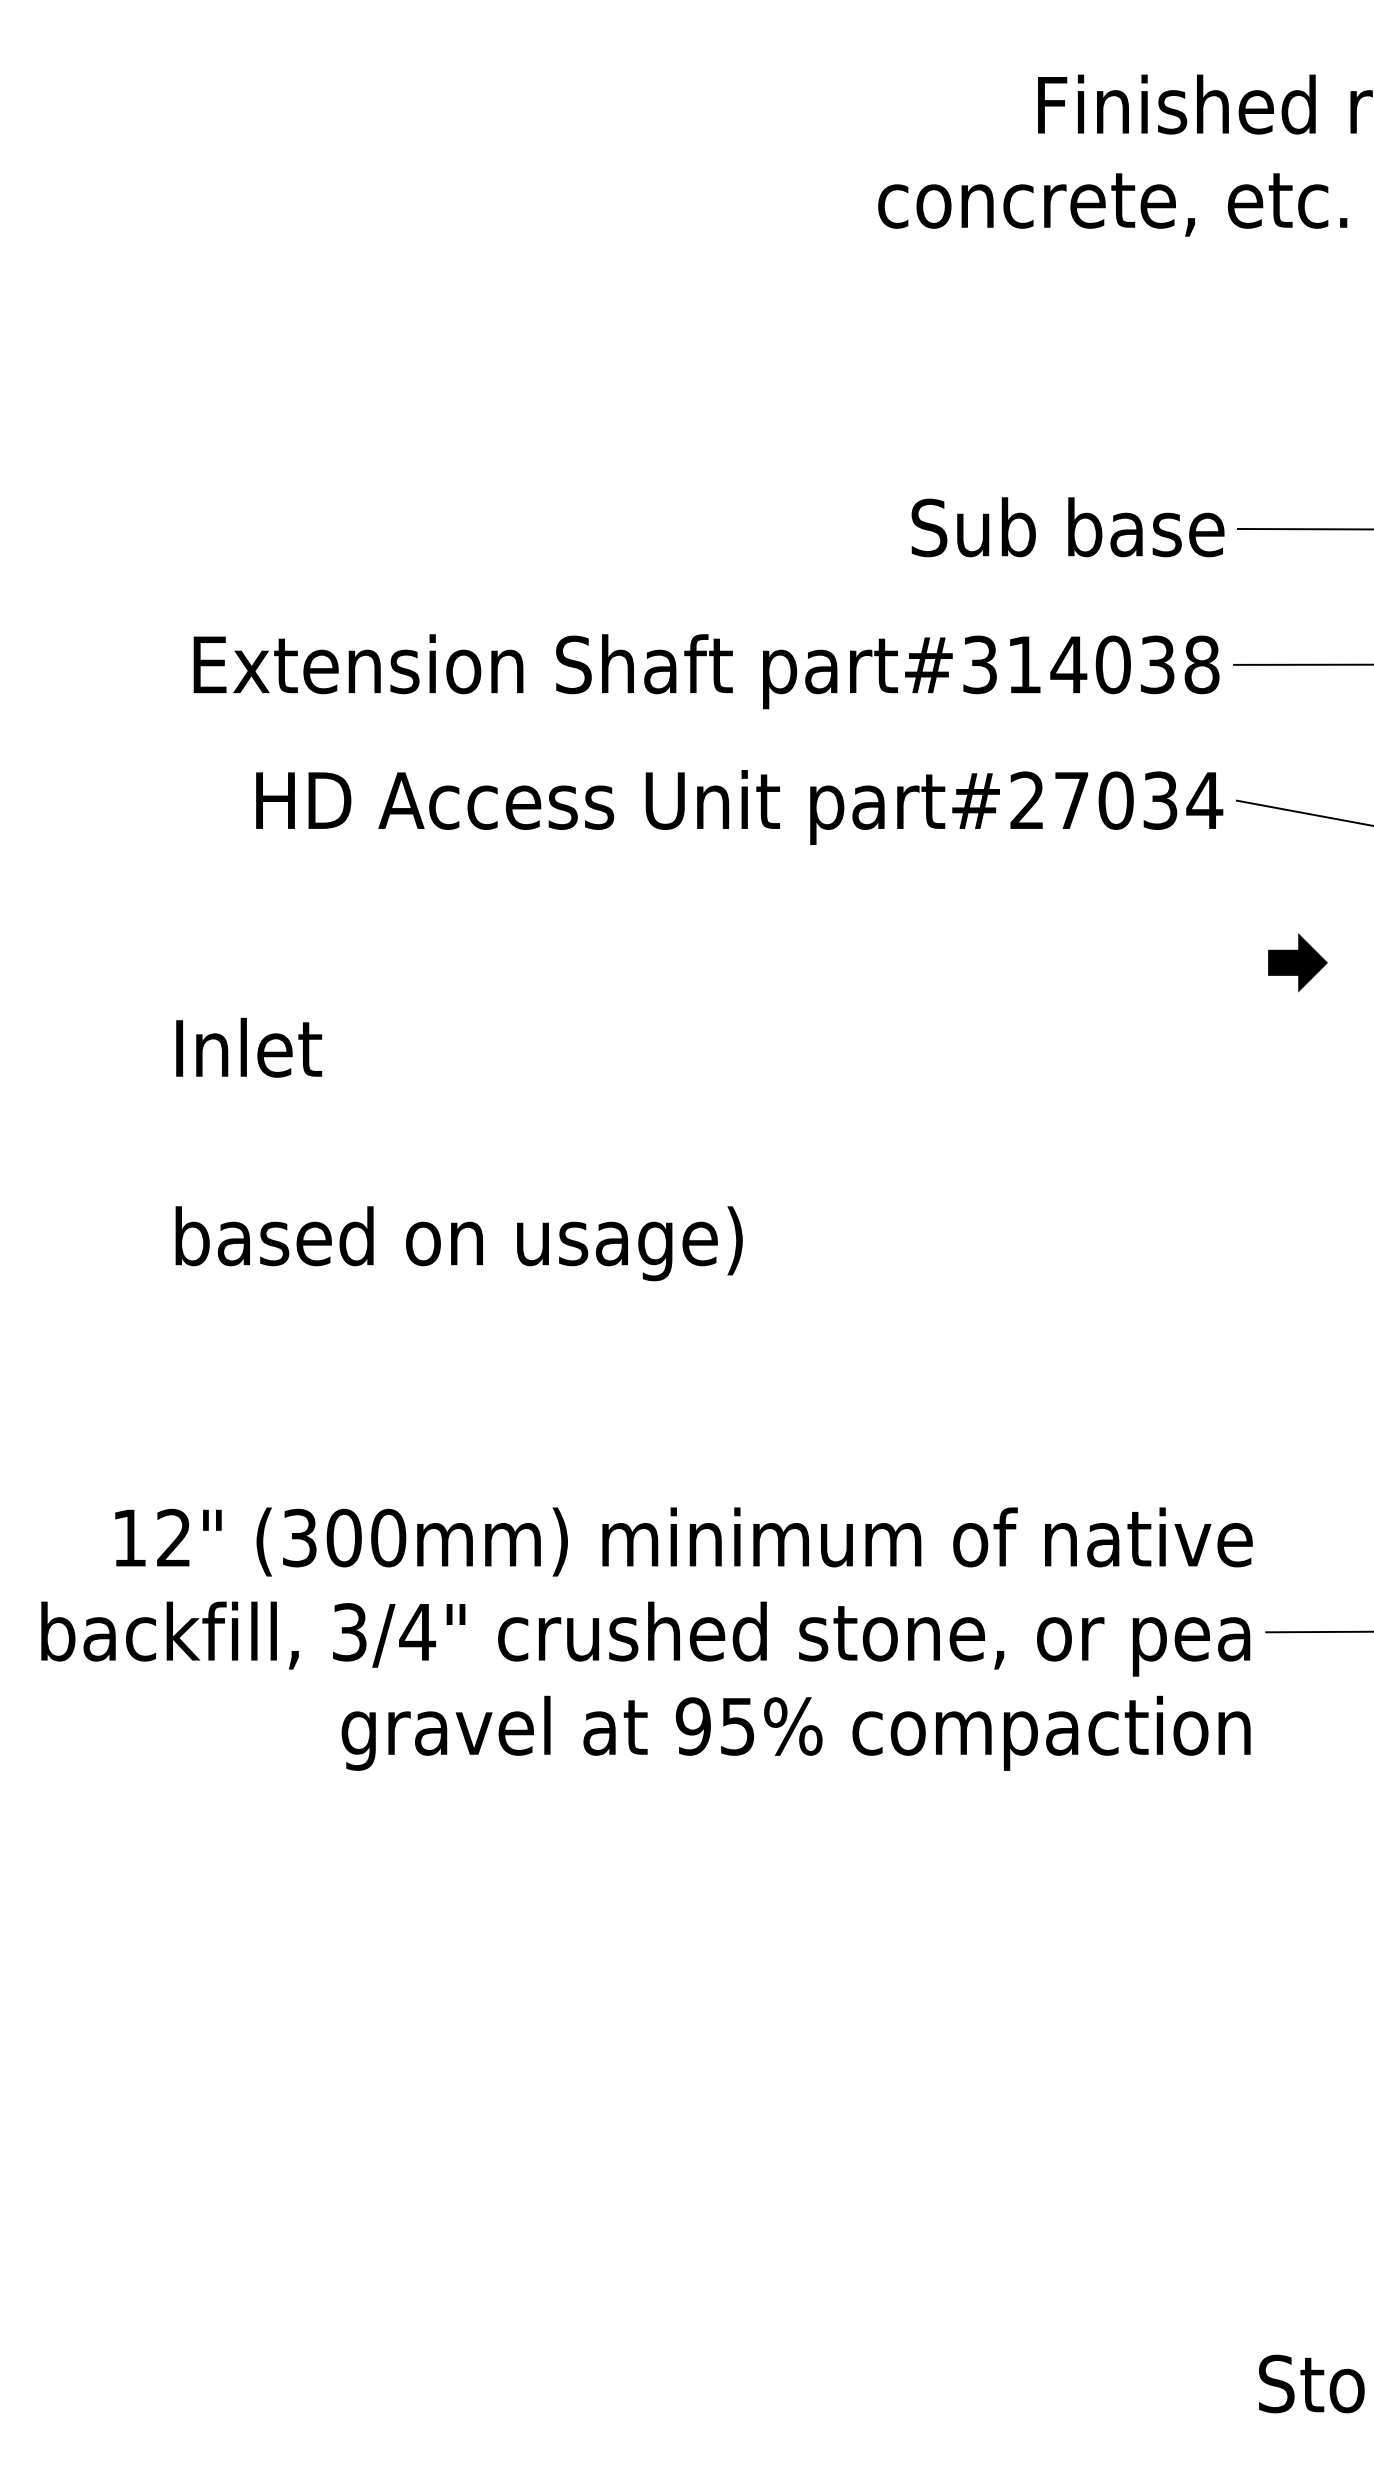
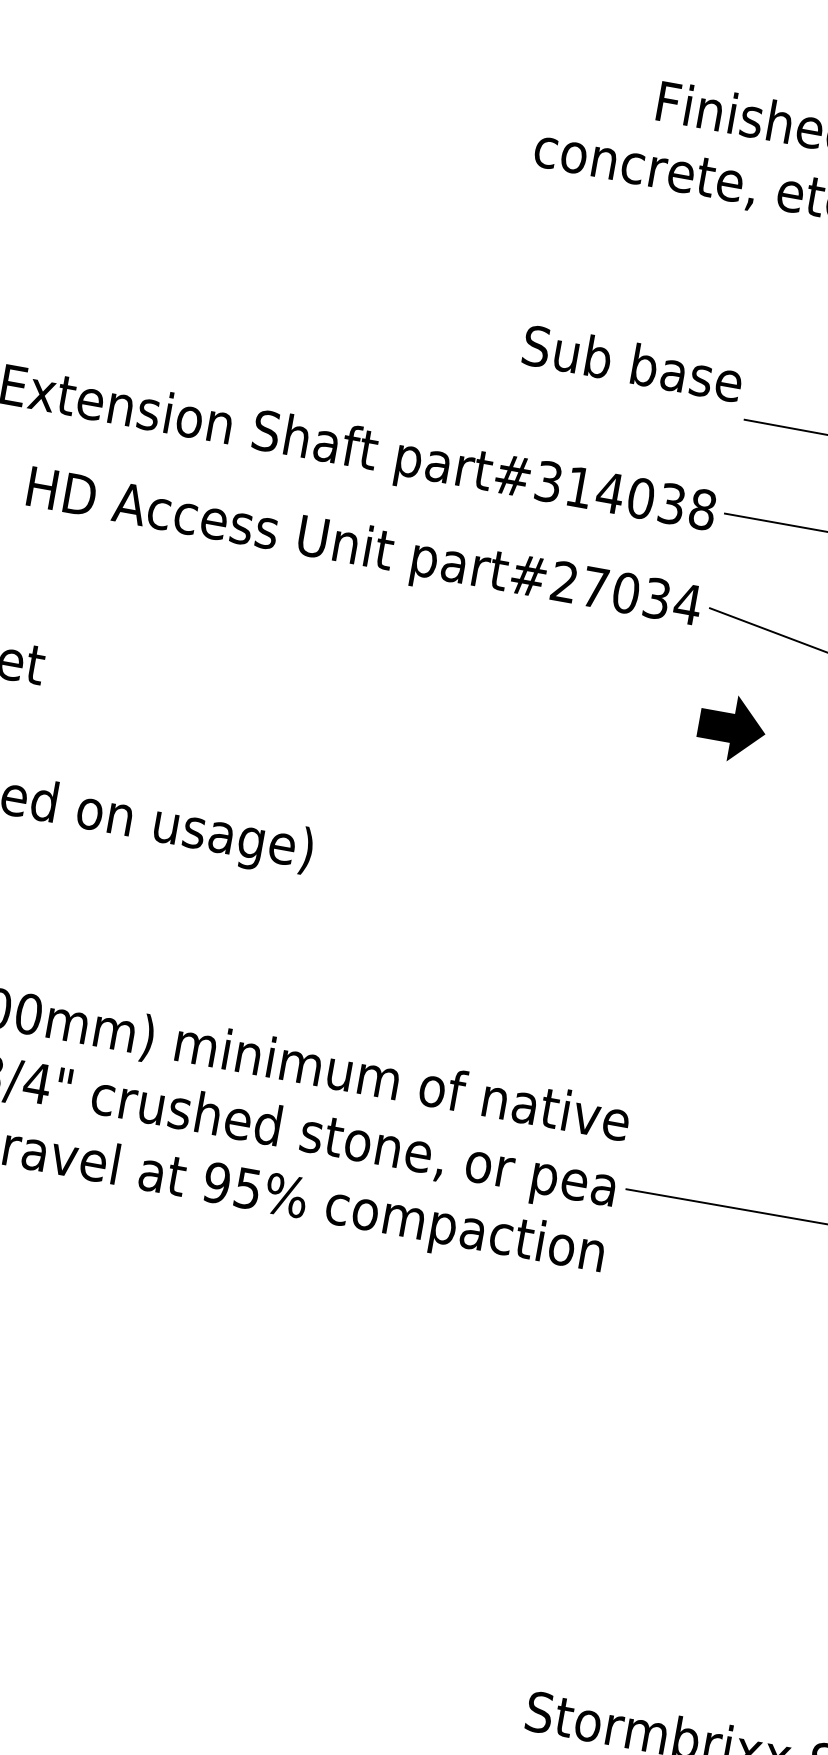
text: (1067, 527) -> (632, 363), moved
part: (1297, 962) -> (731, 728), size x1.6

